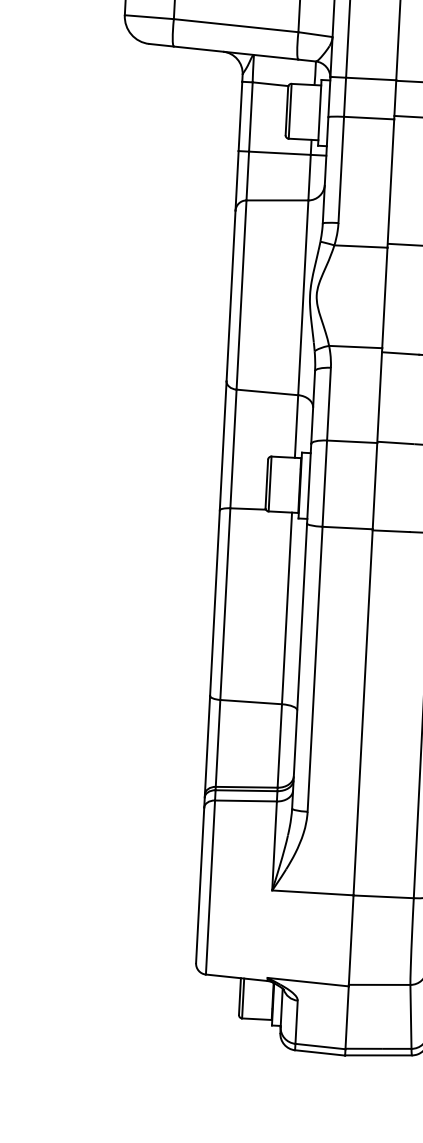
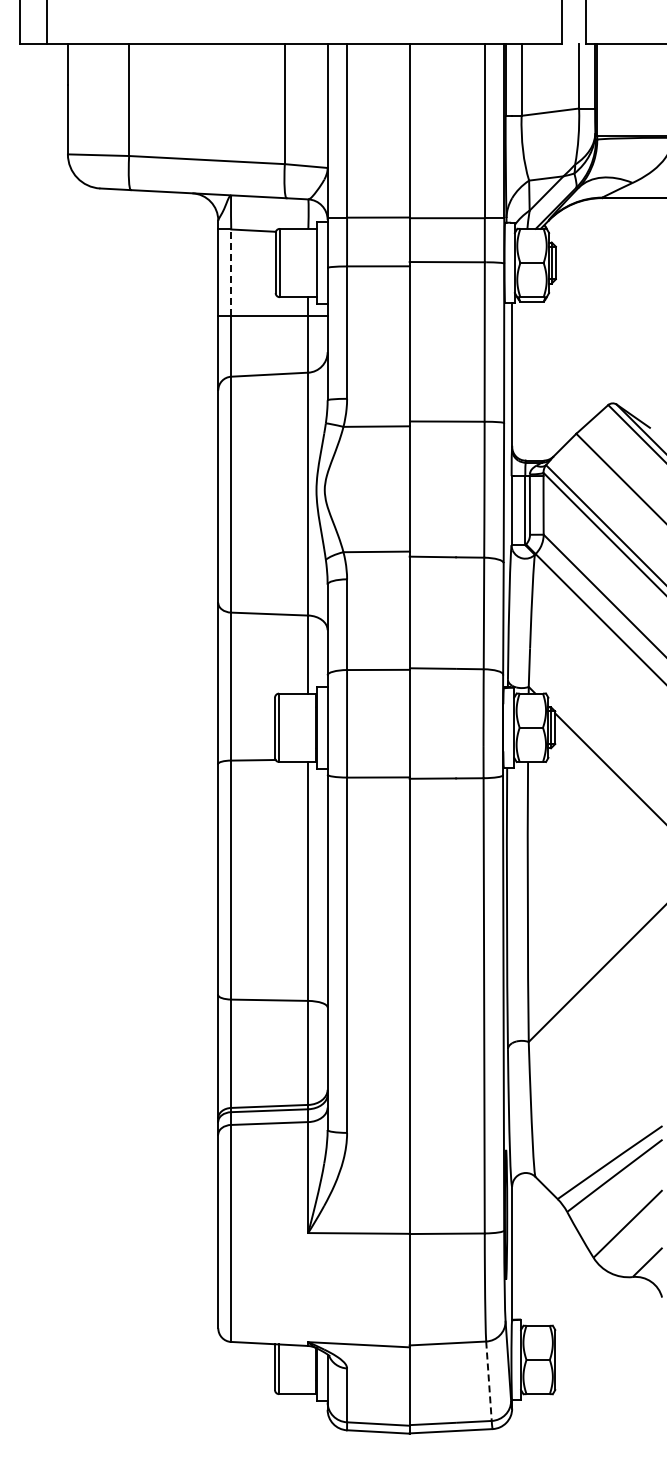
line: (251, 116) -> (231, 272), solid -> dashed
line: (410, 1017) -> (488, 1381), solid -> dashed

